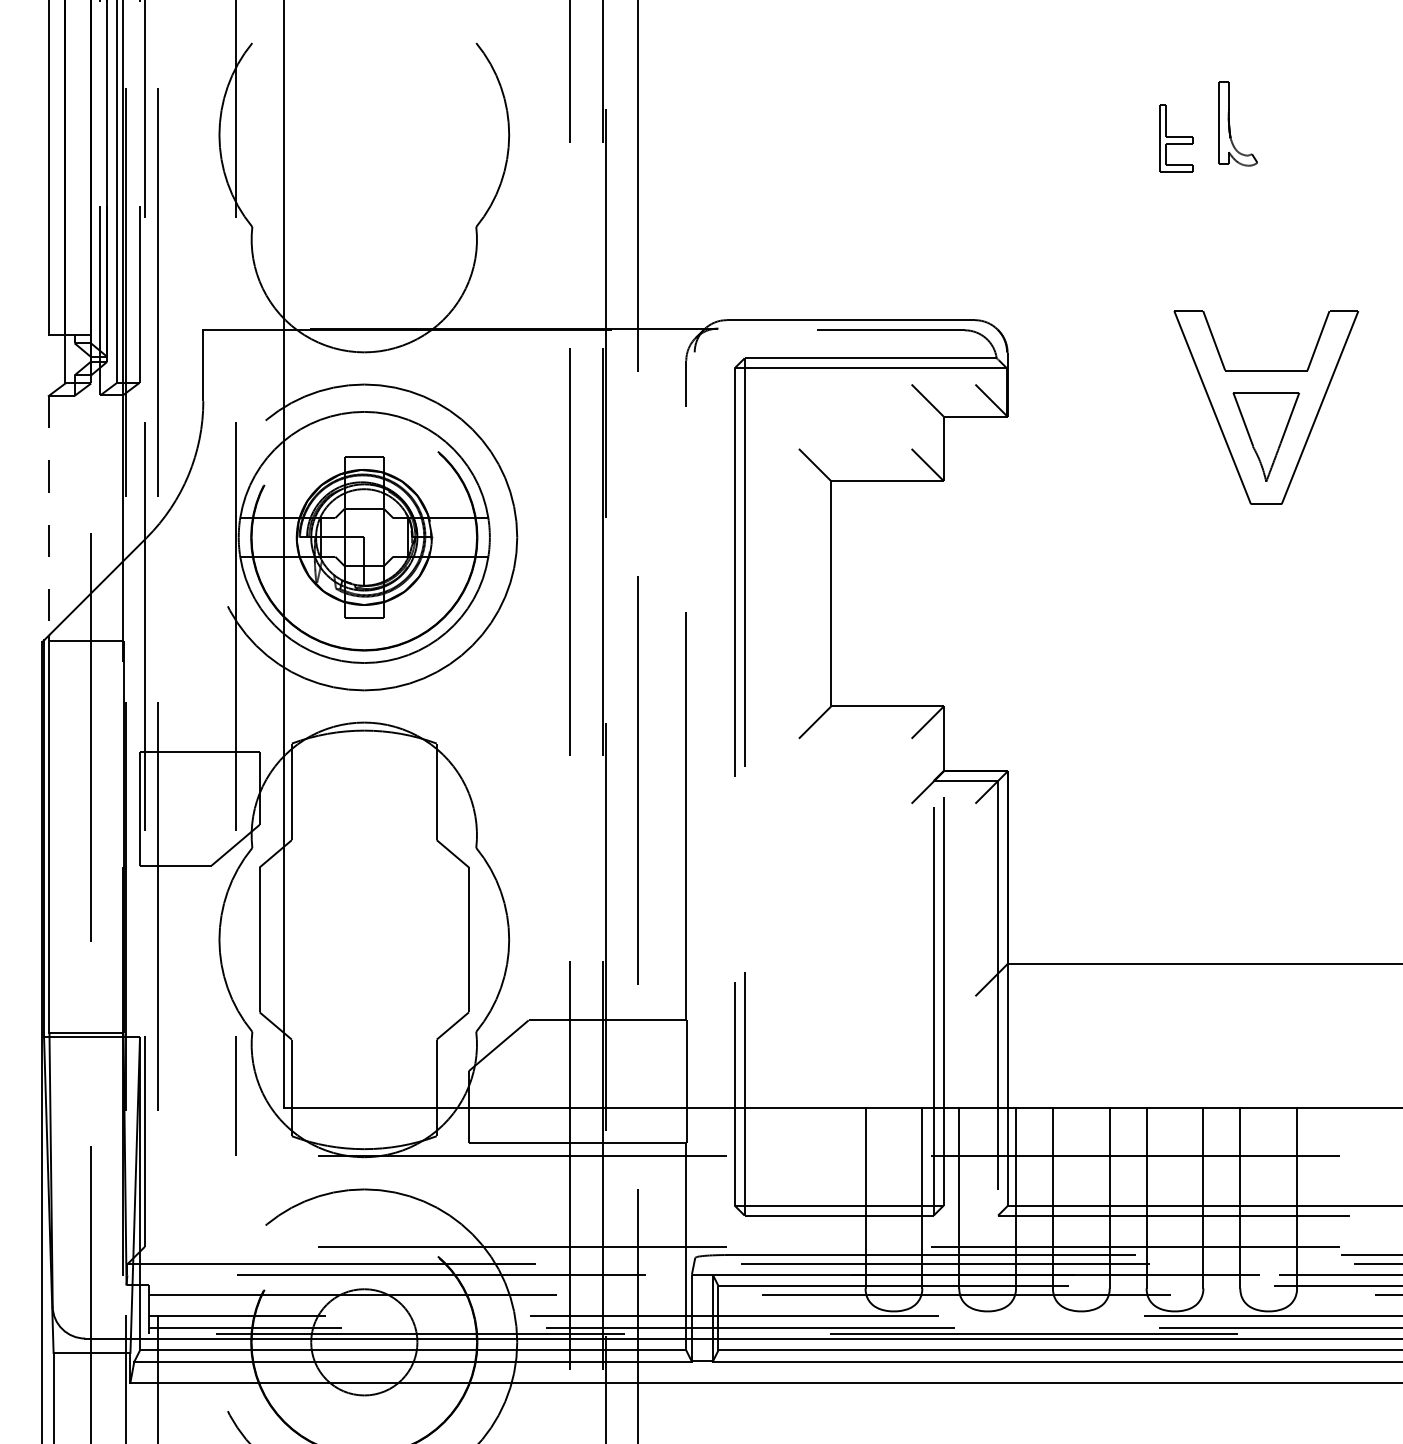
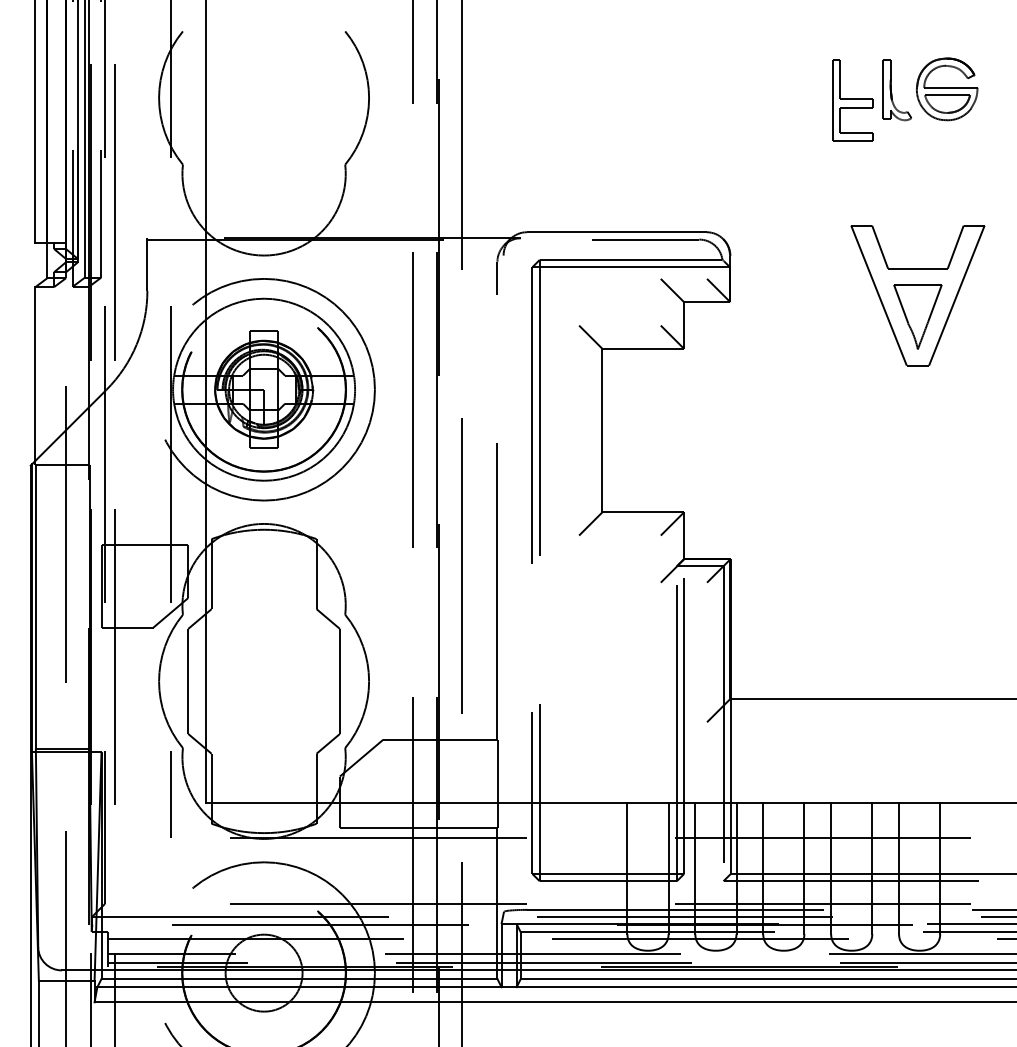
part: (1307, 123) -> (947, 89), added
part: (1176, 138) -> (852, 100), size x1.67
line: (48, 516) -> (35, 374), dashed -> solid

